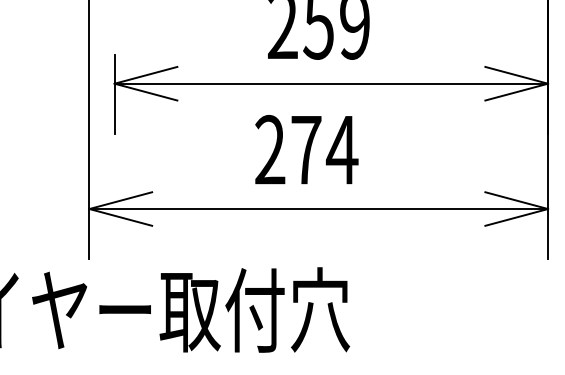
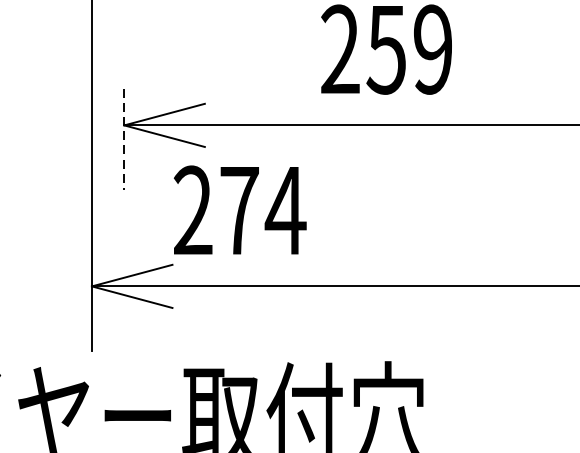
line: (114, 95) -> (124, 140), solid -> dashed
text: (306, 149) -> (239, 209), moved

